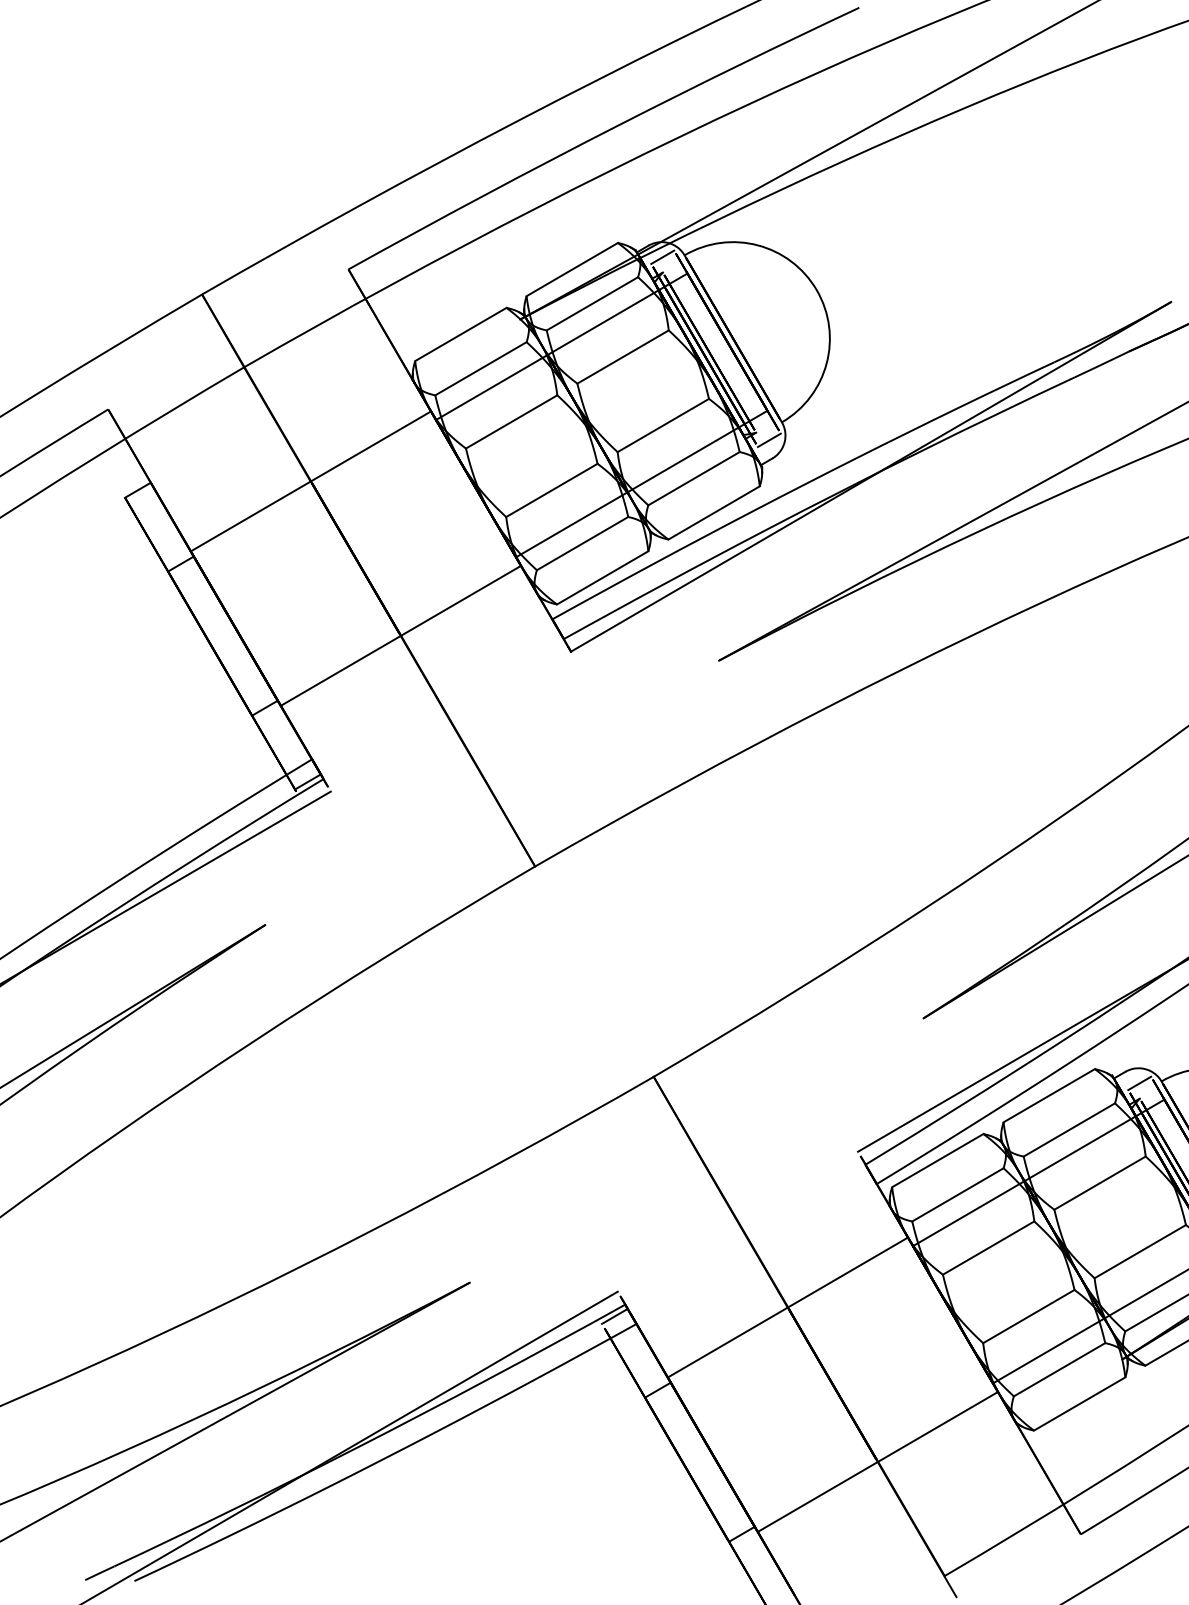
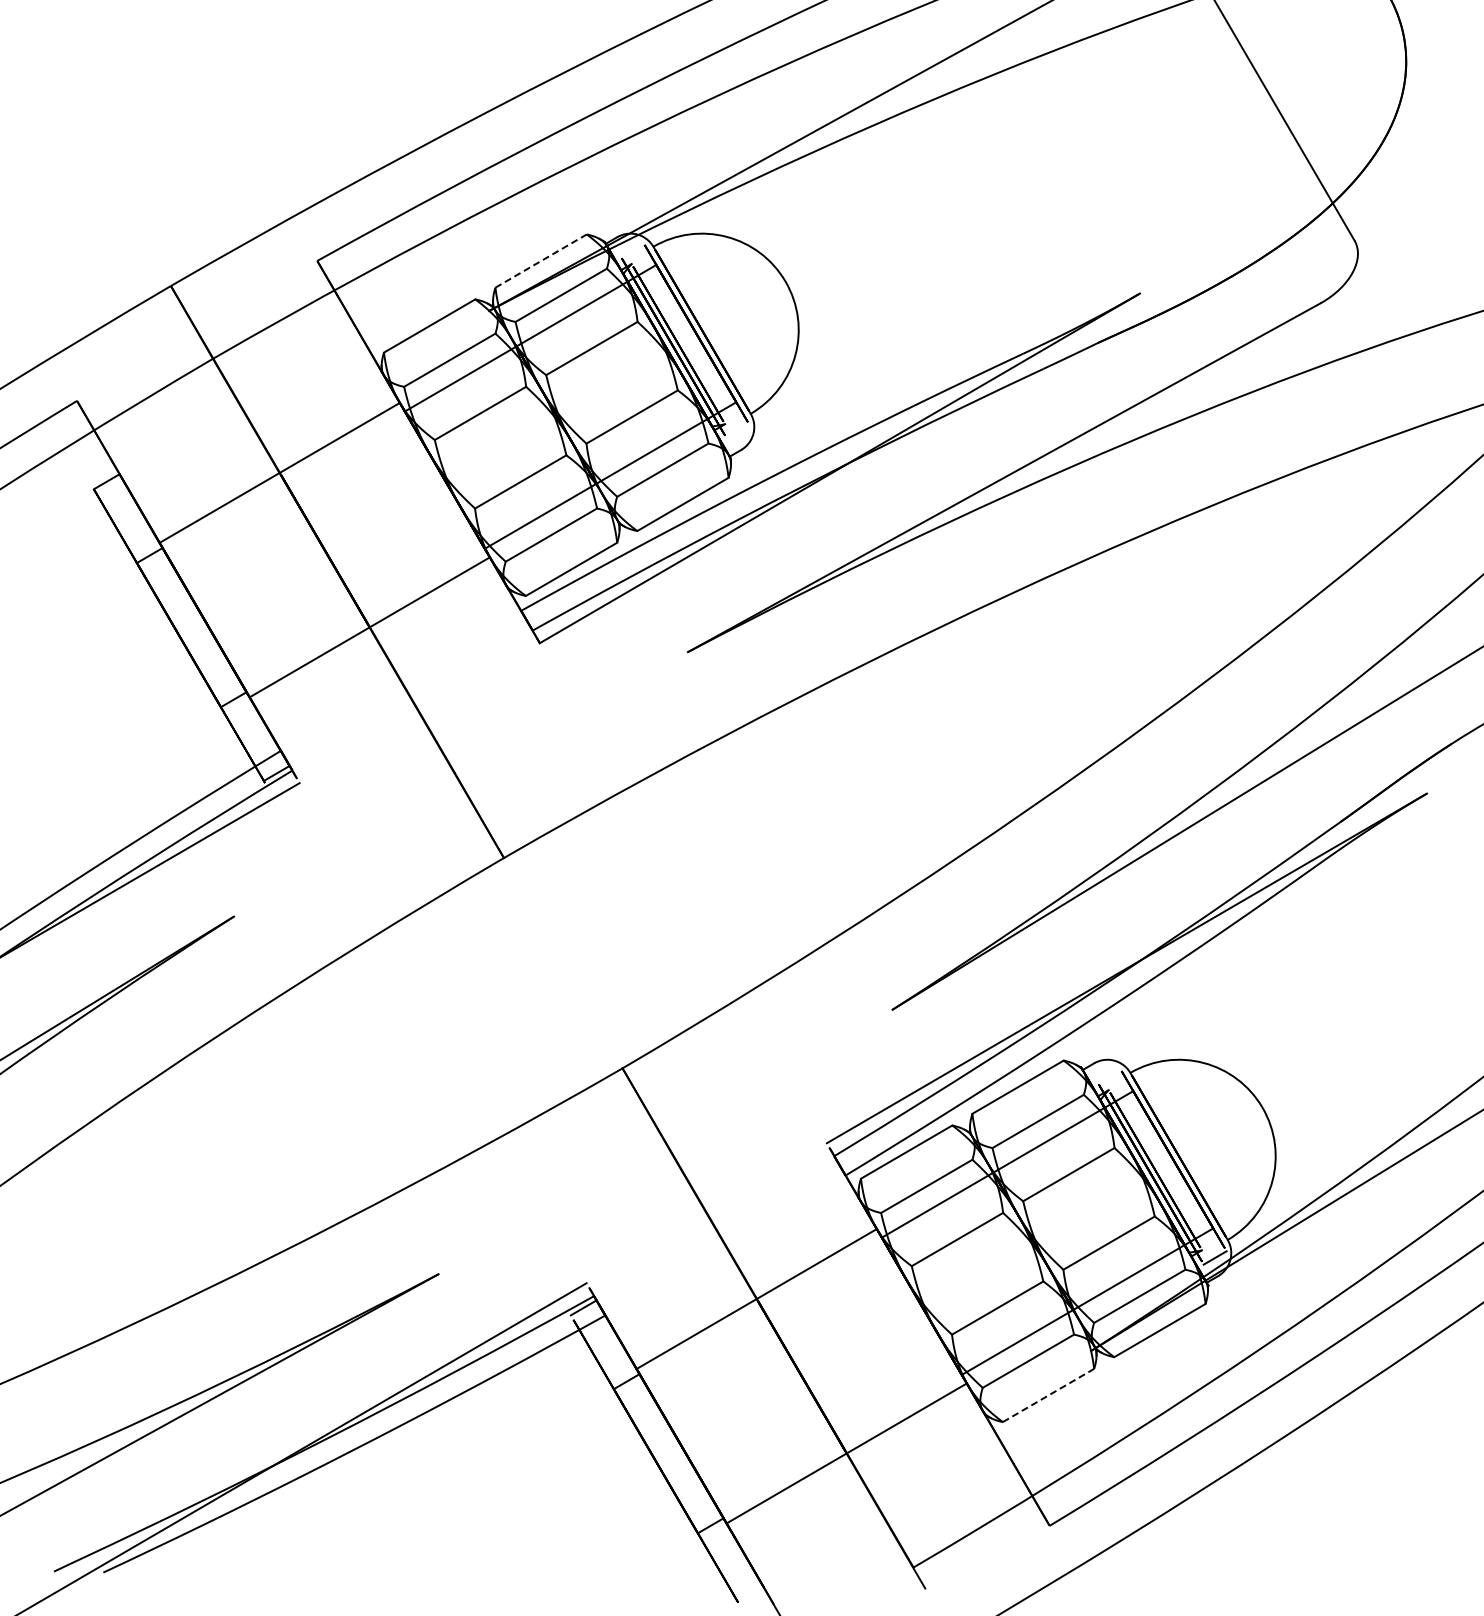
line: (662, 257) -> (631, 248), removed
line: (572, 270) -> (541, 261), solid -> dashed
line: (768, 440) -> (737, 431), removed
line: (1139, 1083) -> (1108, 1074), removed
line: (1079, 1404) -> (1048, 1395), solid -> dashed

